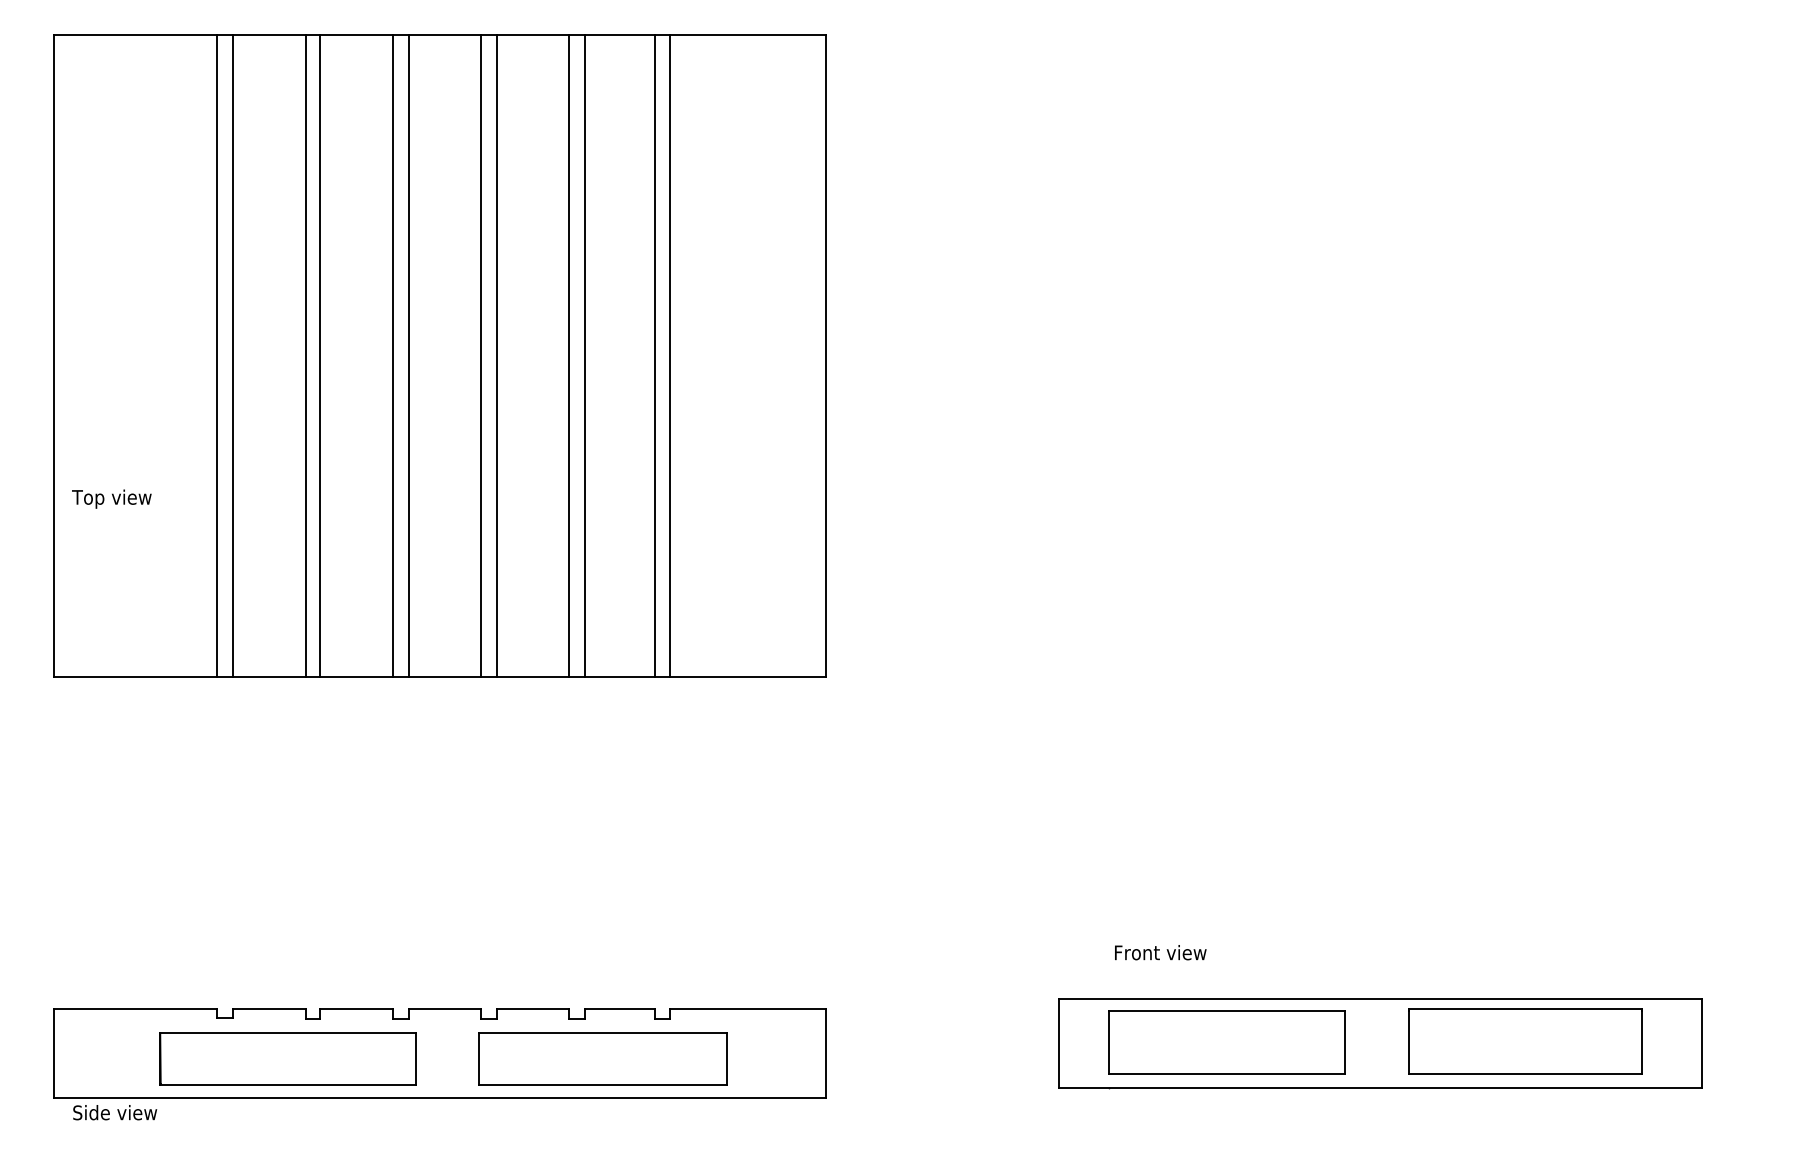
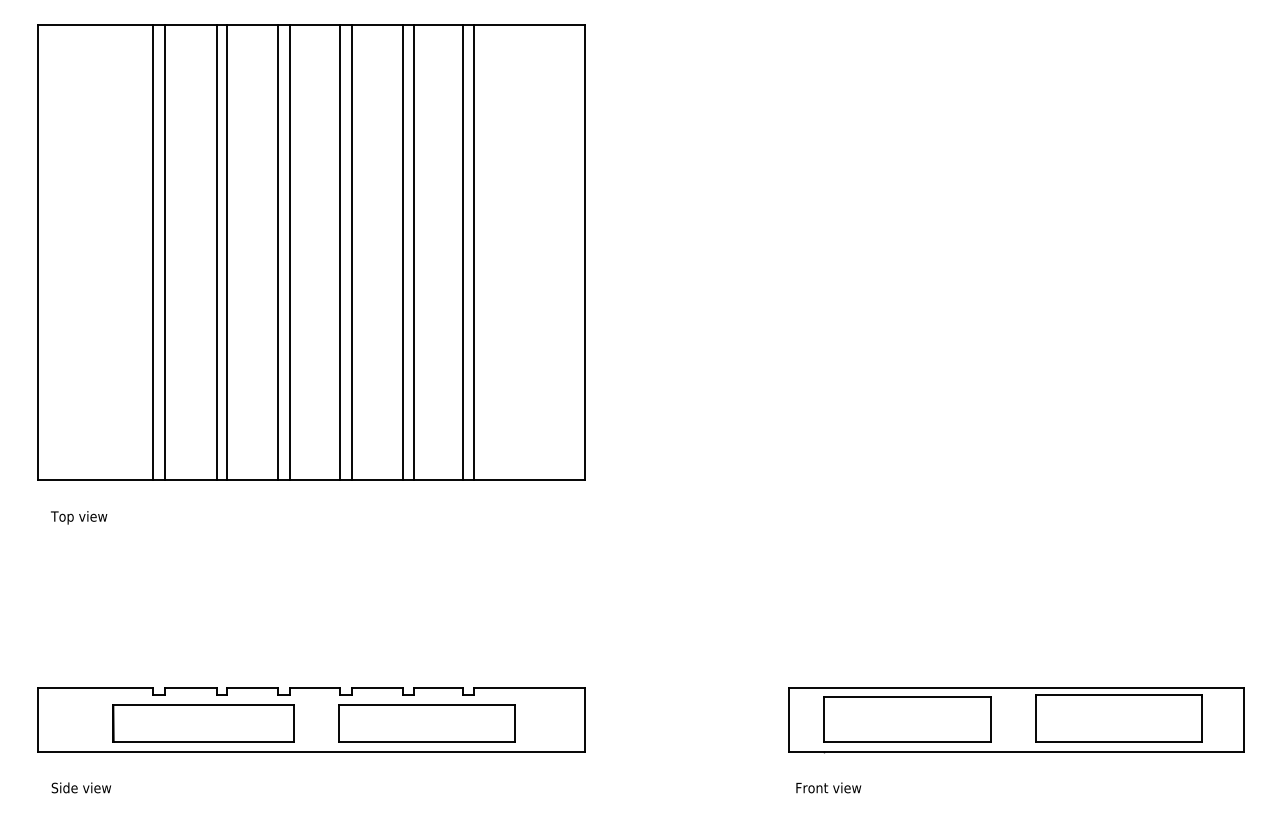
text: (111, 498) -> (78, 517), moved
text: (1160, 952) -> (828, 787), moved
part: (1380, 1043) -> (1016, 719), moved
part: (439, 1053) -> (311, 719), moved

